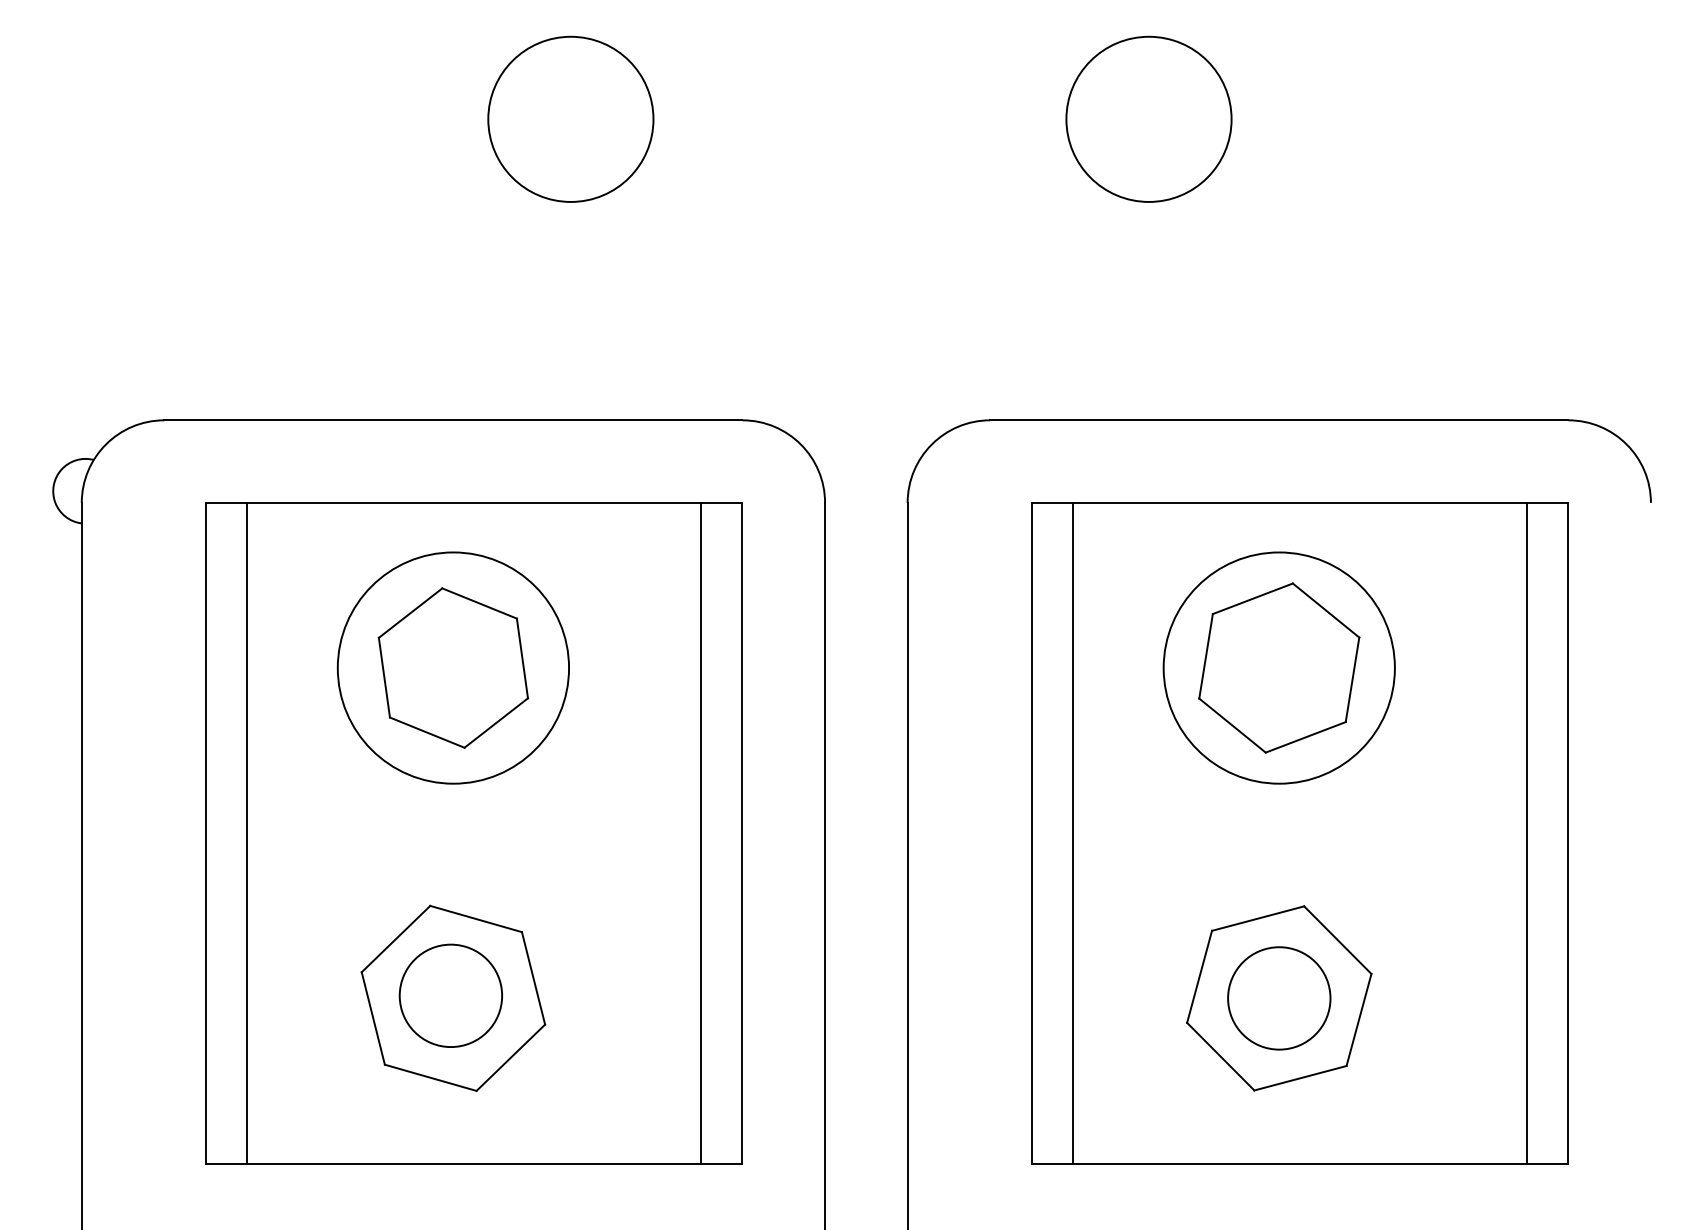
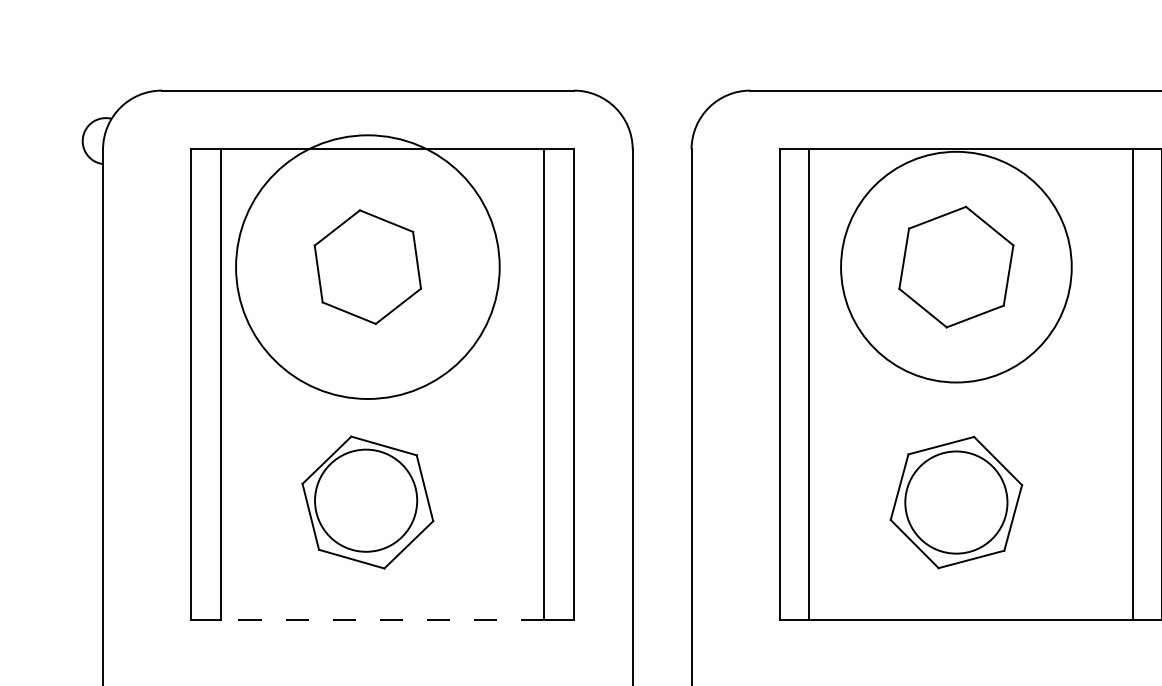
circle: (453, 667) -> (367, 266), size x1.6
circle: (1278, 667) -> (955, 266), size x1.4
circle: (450, 995) -> (365, 500), size x1.4
circle: (1279, 998) -> (956, 502), size x1.4
line: (473, 1163) -> (382, 620), solid -> dashed

